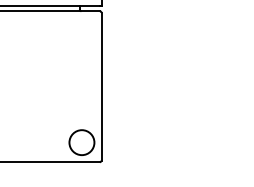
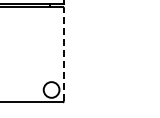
line: (100, 86) -> (63, 54), solid -> dashed

